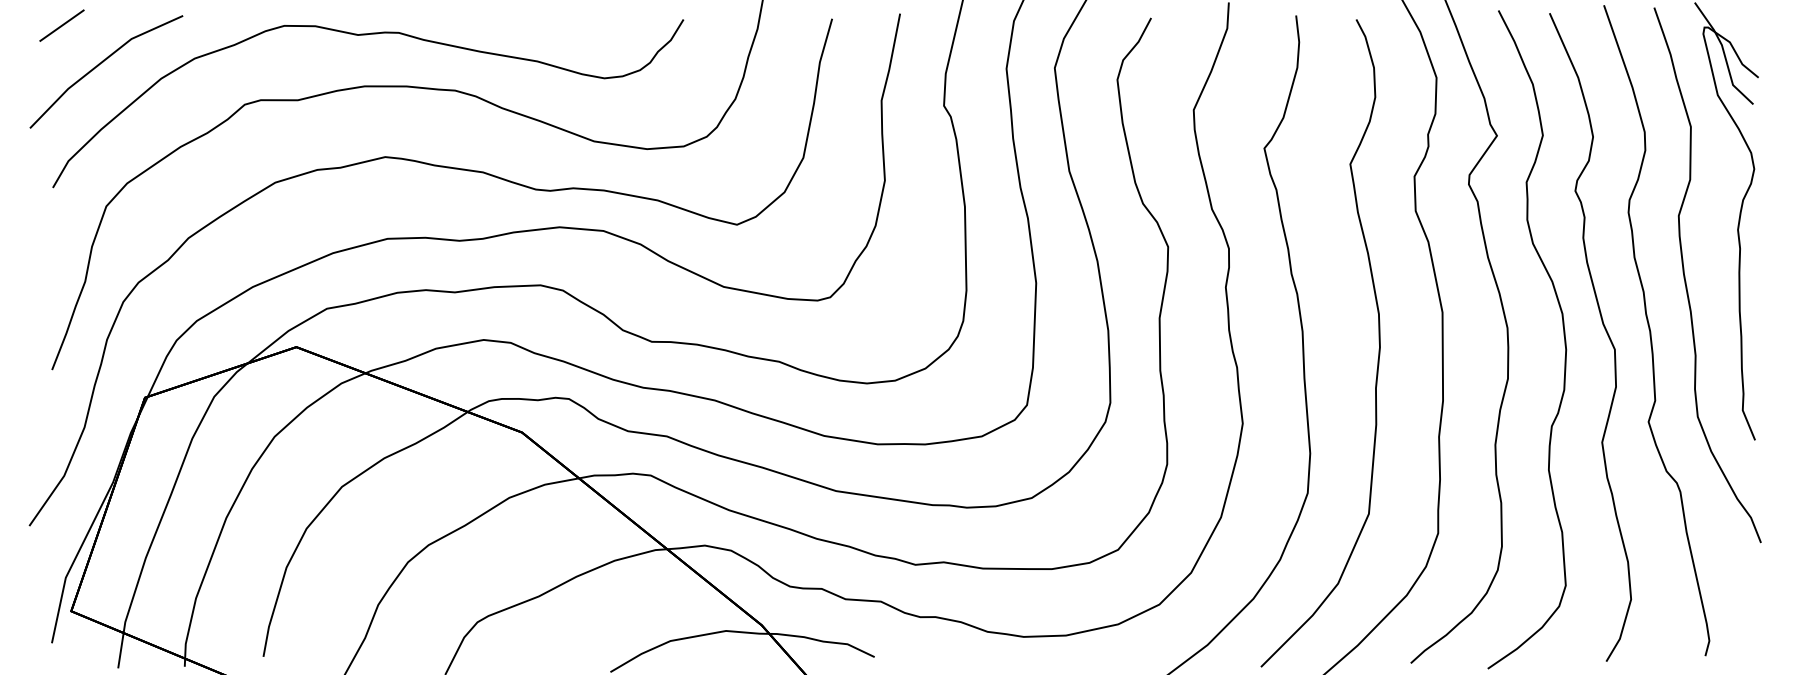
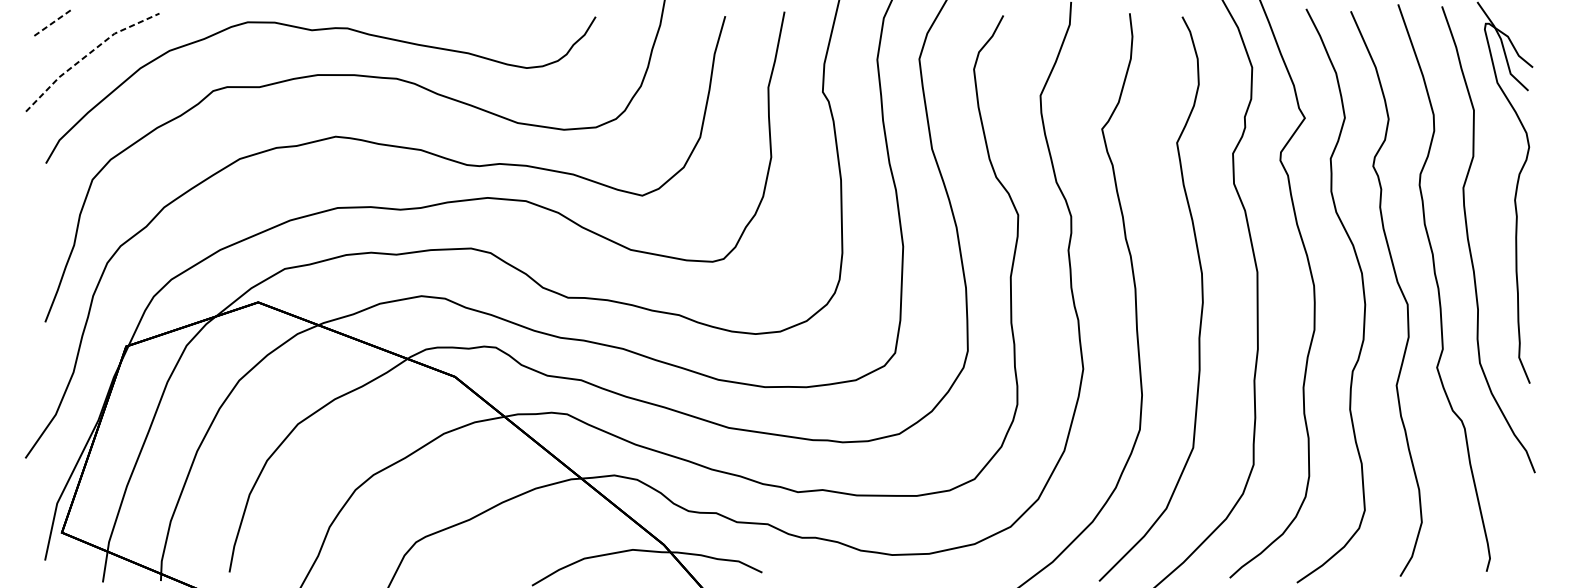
line: (62, 25) -> (54, 21), solid -> dashed
line: (101, 63) -> (88, 55), solid -> dashed

